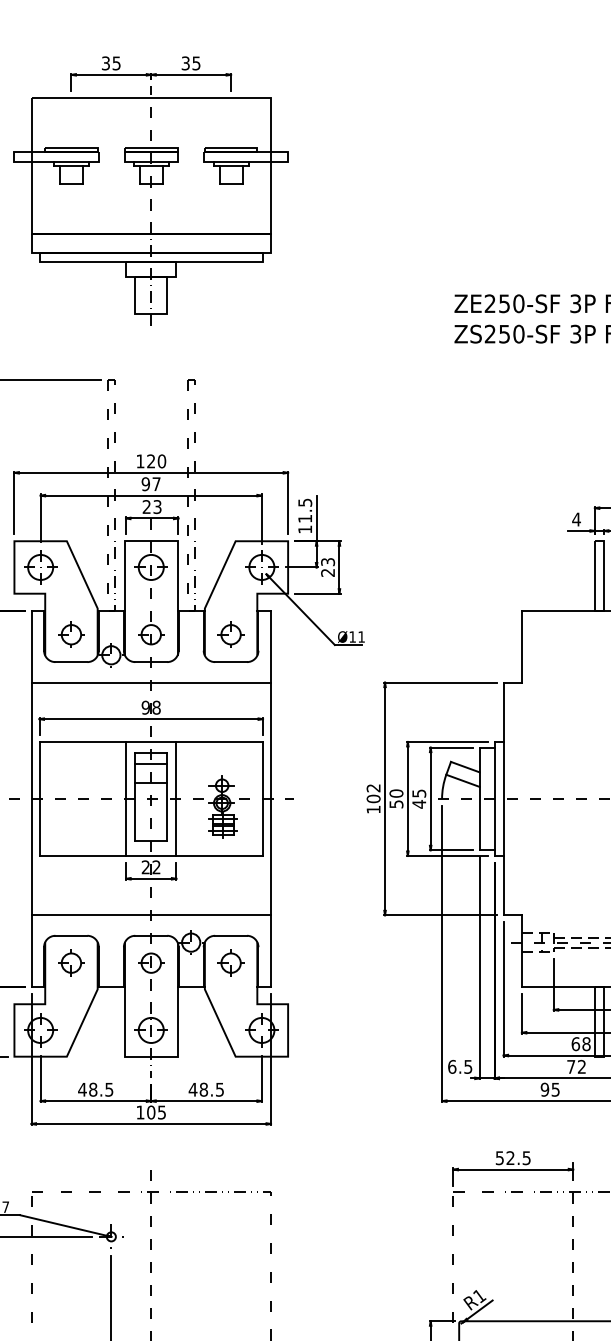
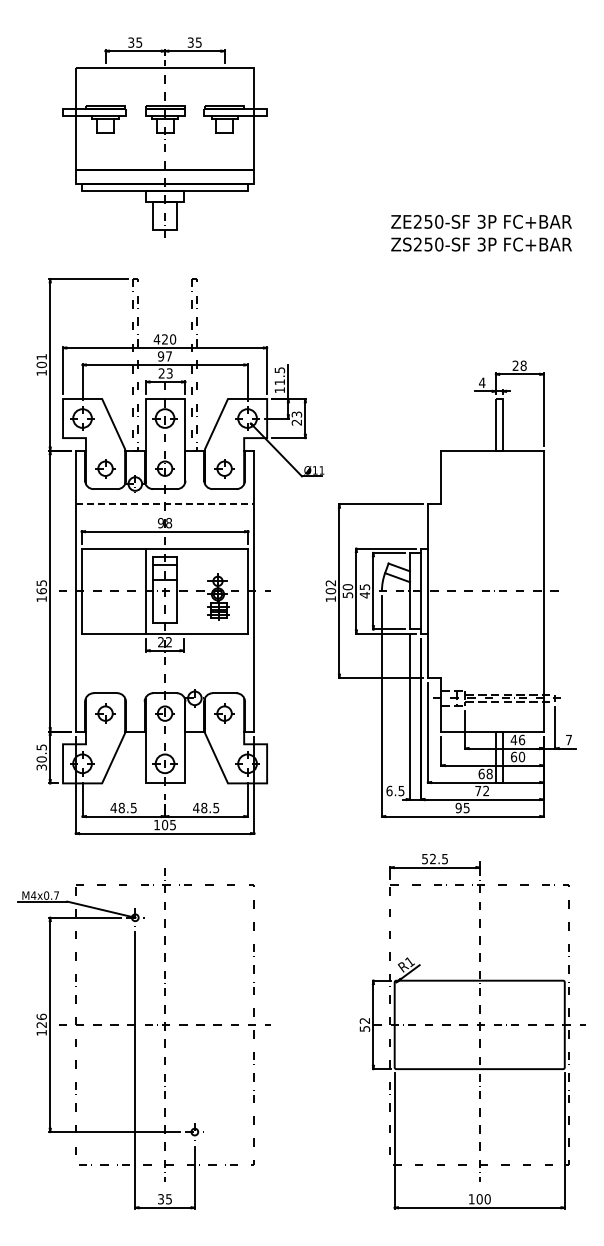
text: (139, 461) -> (156, 339), 120 -> 420
line: (151, 682) -> (165, 504), solid -> dashed
line: (175, 798) -> (183, 590), removed
line: (150, 914) -> (164, 677), removed

